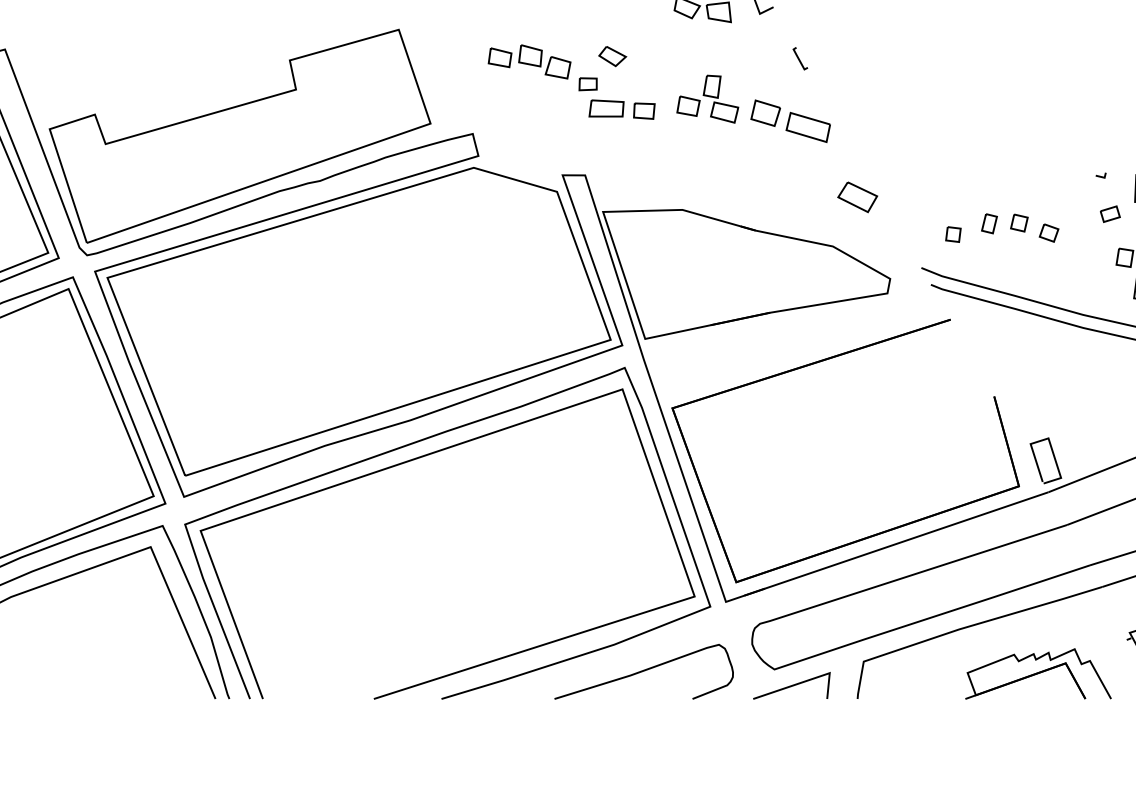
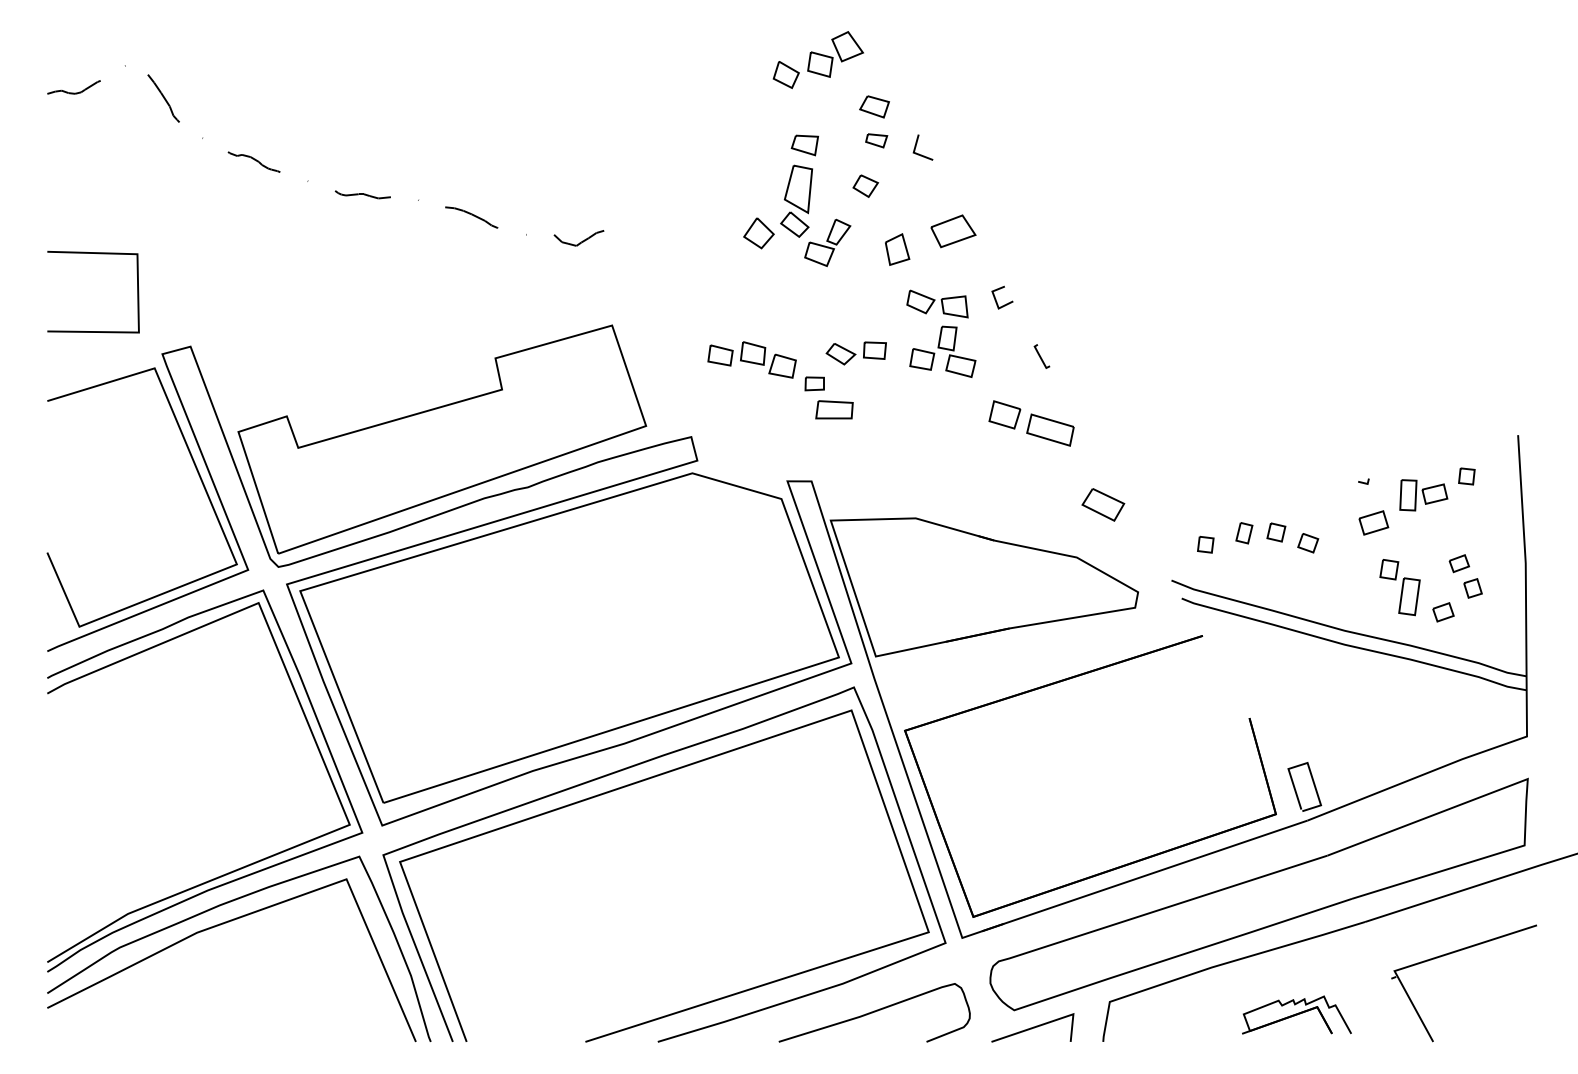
part: (707, 98) -> (942, 351), moved
part: (643, 111) -> (874, 350), moved
part: (1110, 213) -> (1373, 522), size x1.4
part: (1038, 673) -> (1296, 1014), size x0.7

